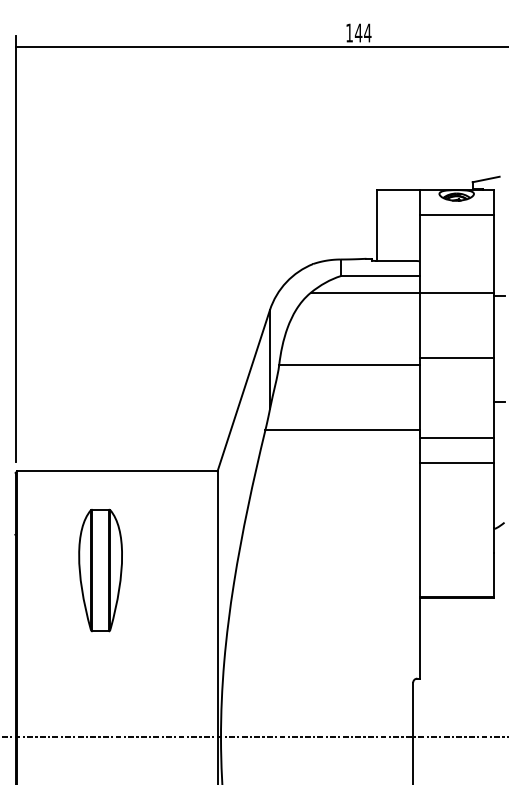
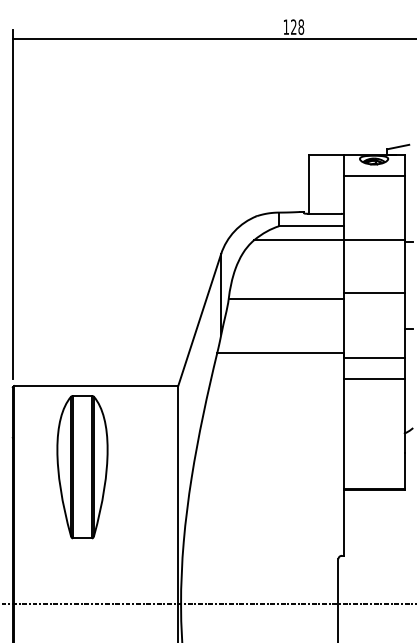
text: (363, 32) -> (297, 26), 144 -> 128
part: (100, 570) -> (82, 467), size x1.43

